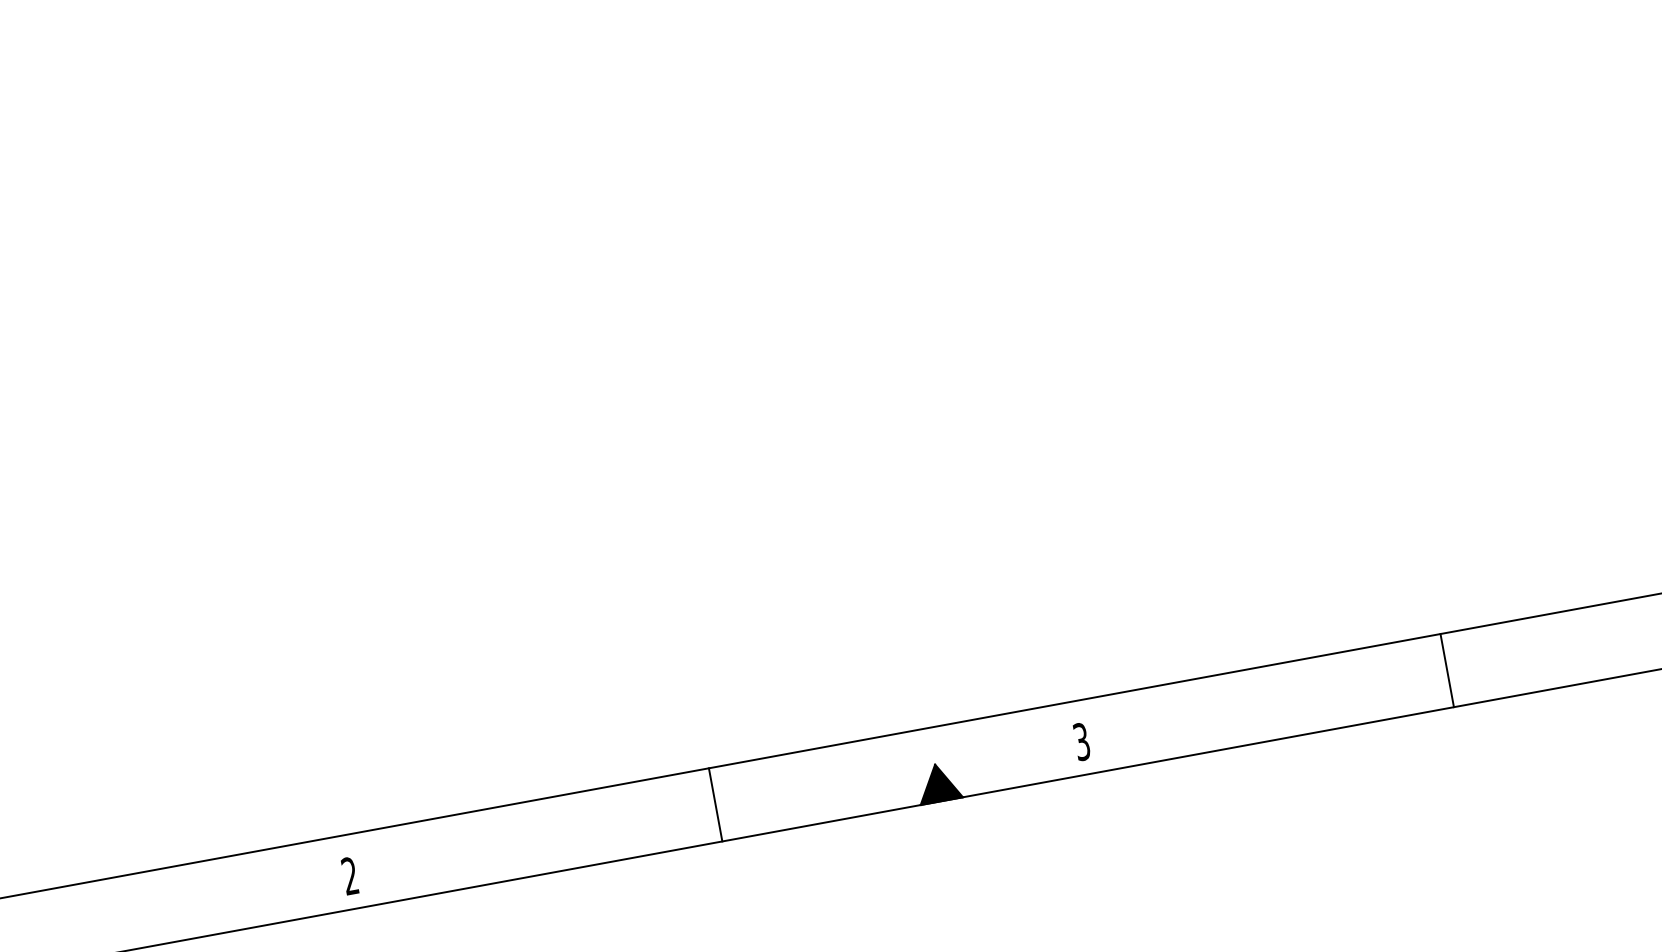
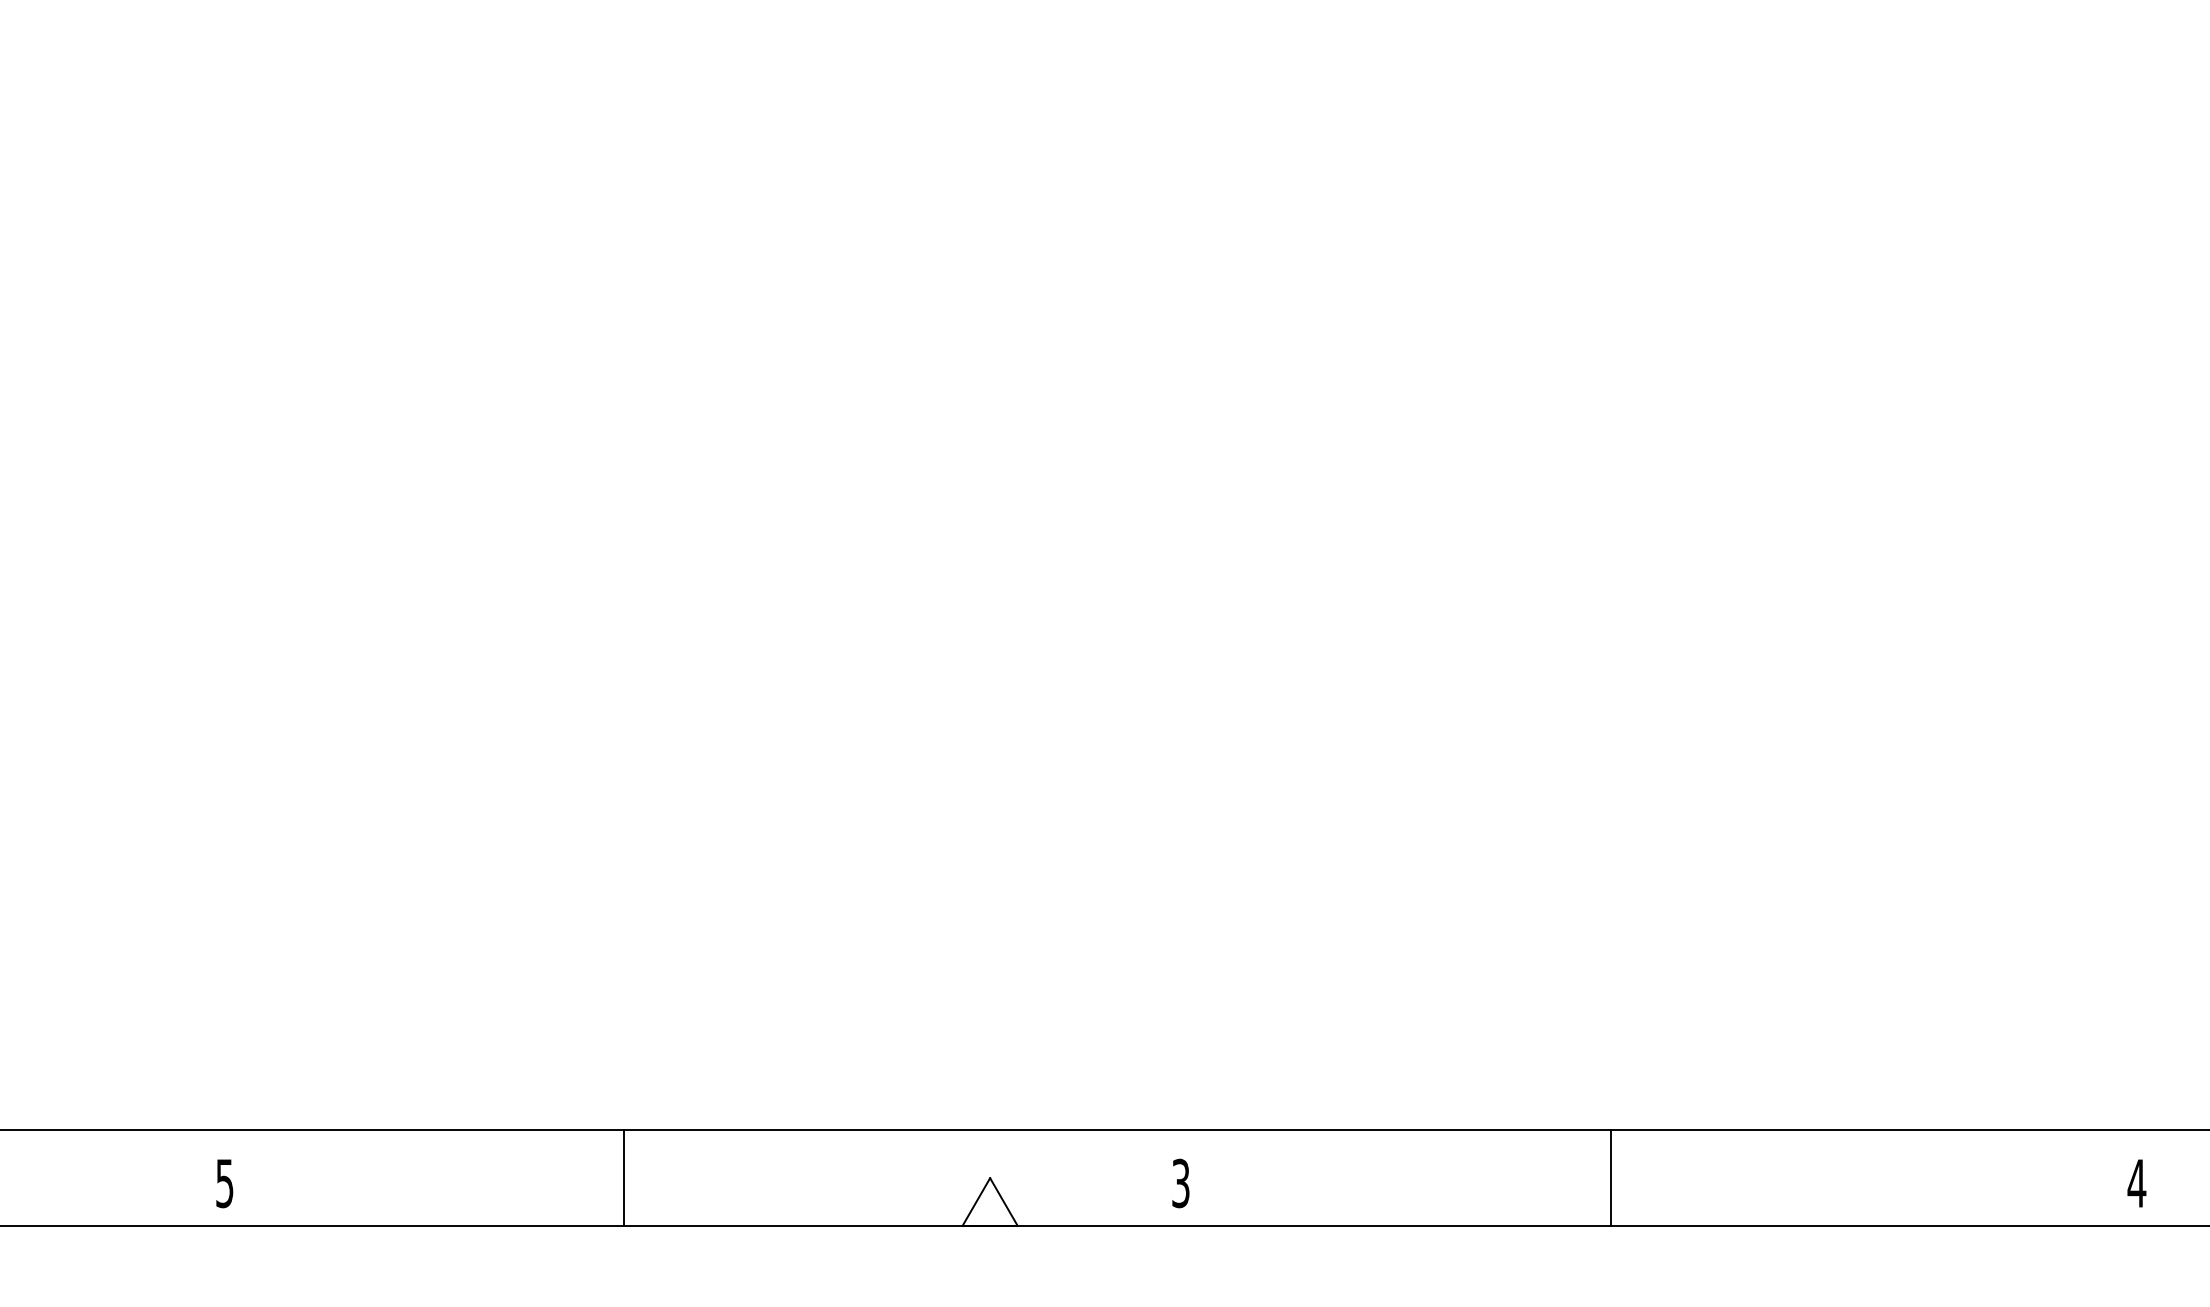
line: (1447, 670) -> (1611, 1177), moved
fill: (937, 782) -> (989, 1201), removed
line: (715, 804) -> (624, 1177), moved
text: (349, 876) -> (224, 1183), 2 -> 5

